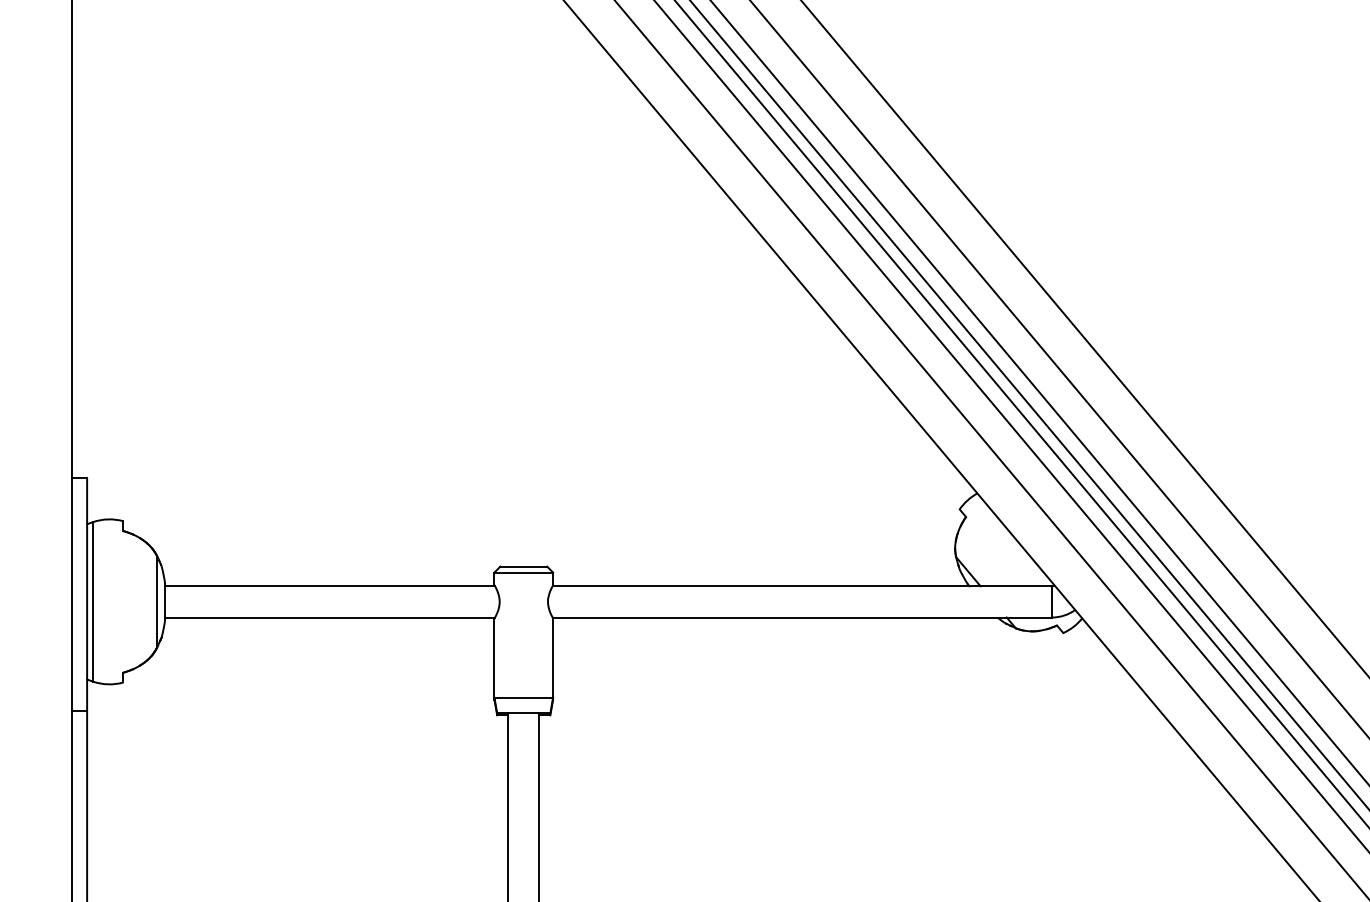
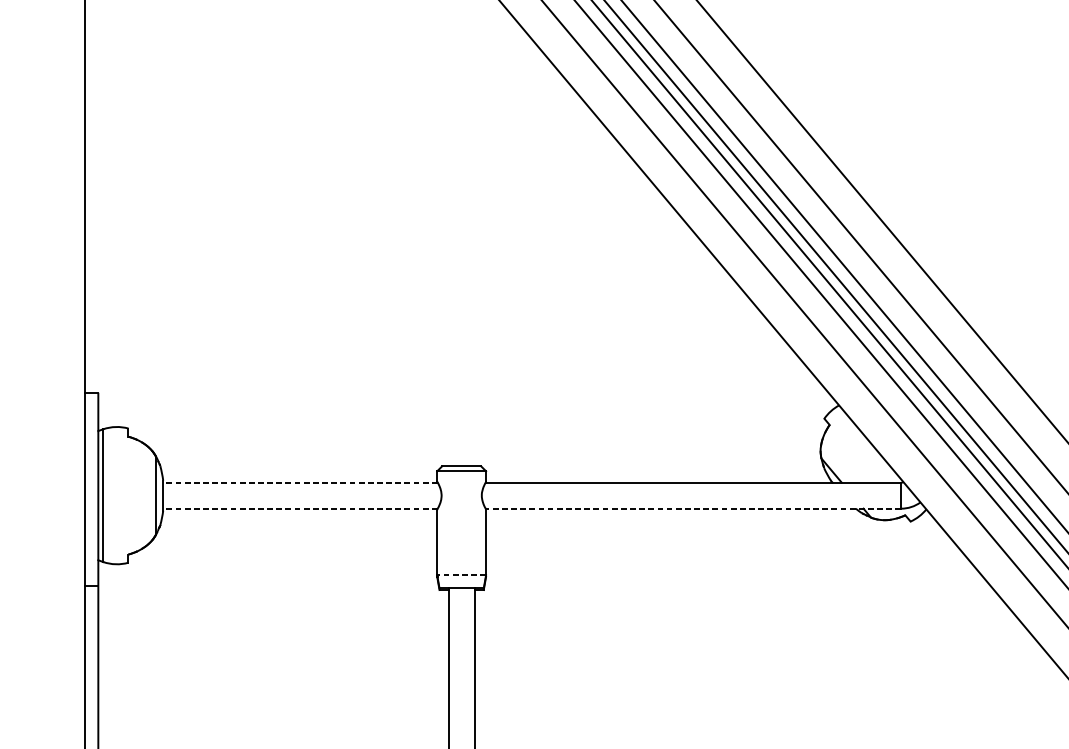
line: (330, 586) -> (300, 482), solid -> dashed
line: (330, 617) -> (300, 508), solid -> dashed
line: (802, 617) -> (693, 508), solid -> dashed
line: (523, 697) -> (461, 575), solid -> dashed

